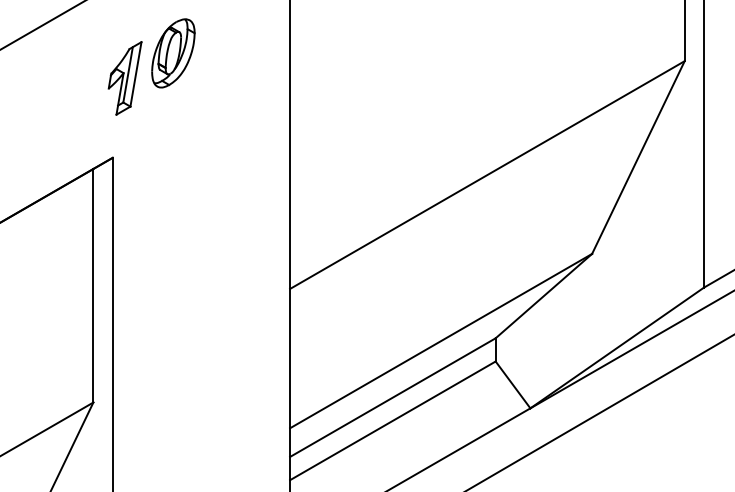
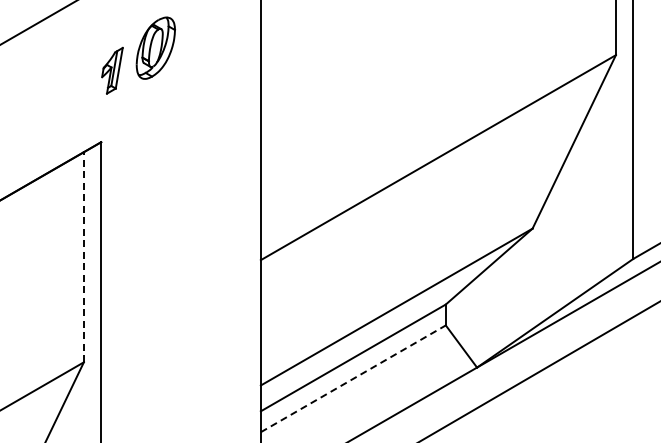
part: (125, 78) -> (112, 70), size x0.7
line: (92, 284) -> (83, 256), solid -> dashed
line: (393, 420) -> (353, 378), solid -> dashed

